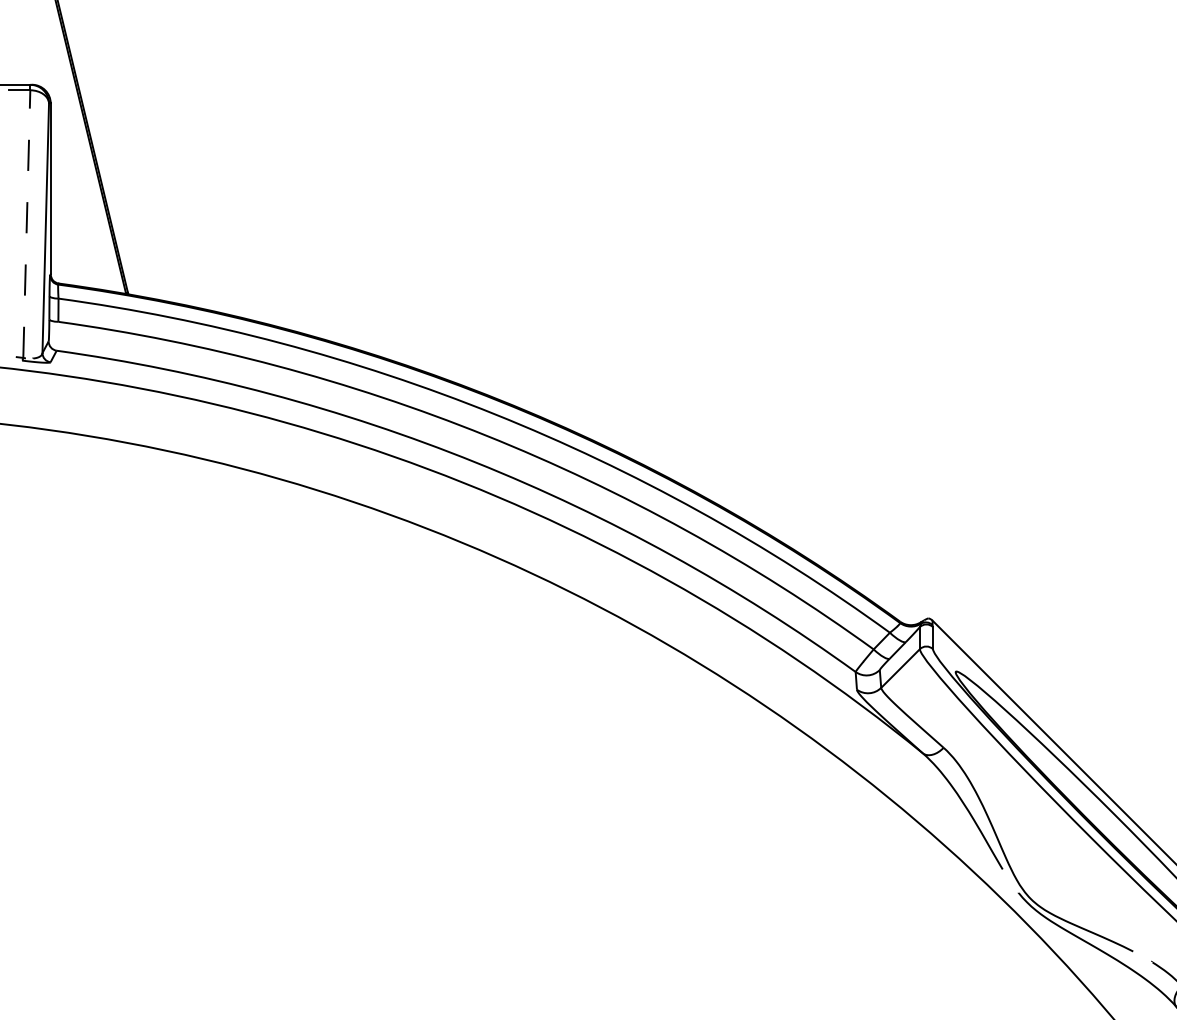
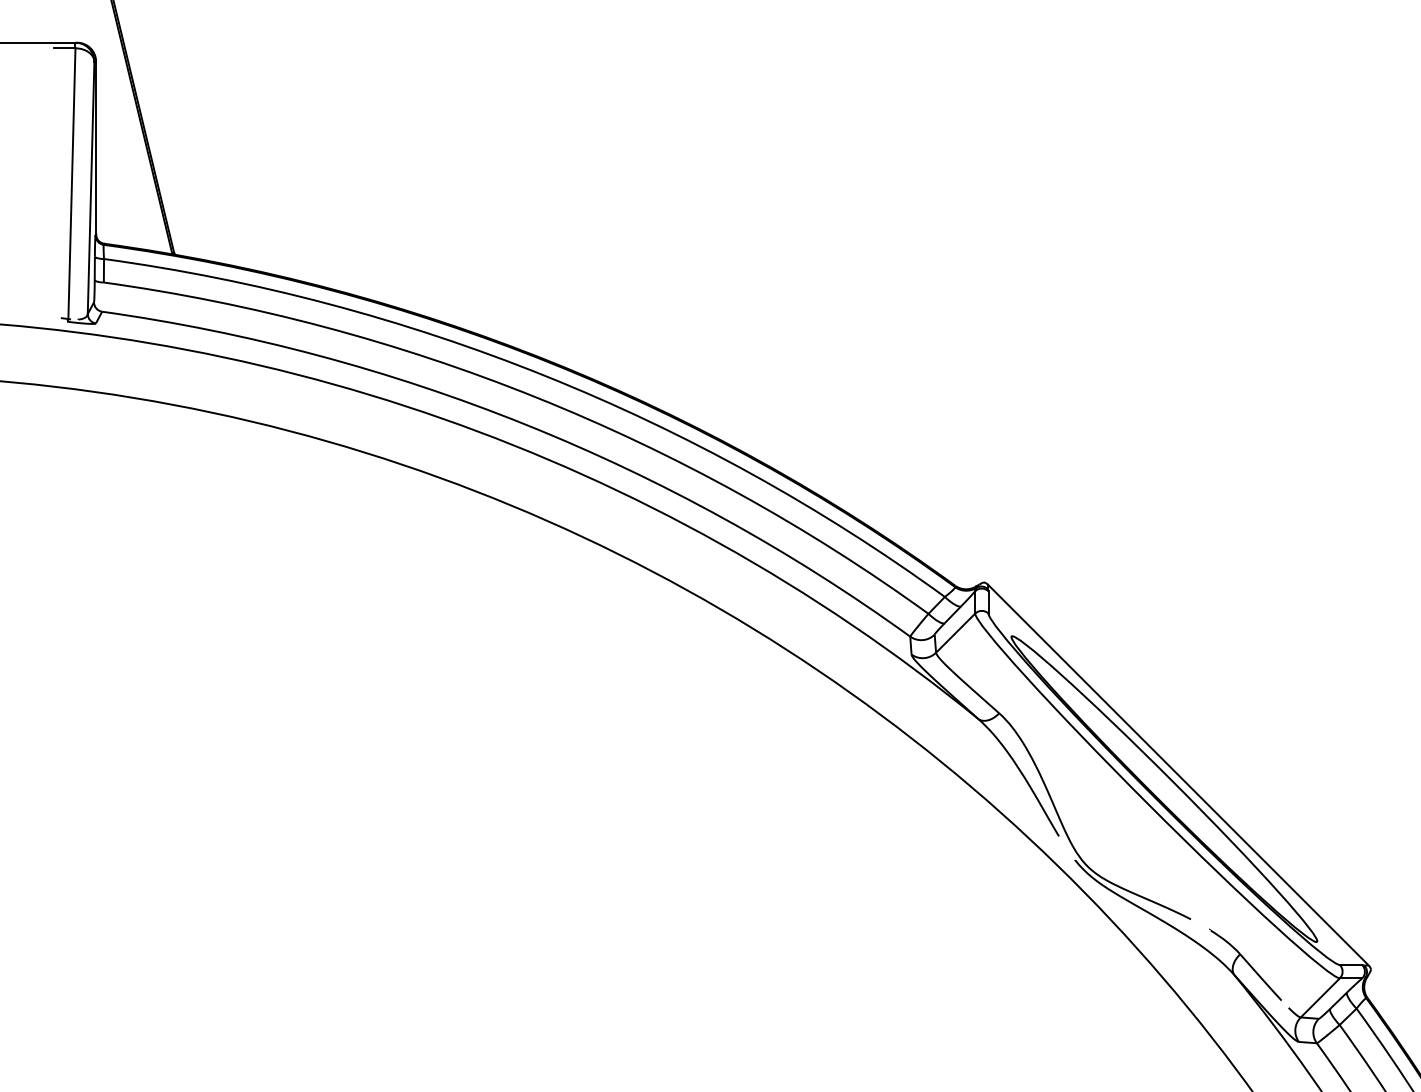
line: (26, 223) -> (71, 183), dashed -> solid

